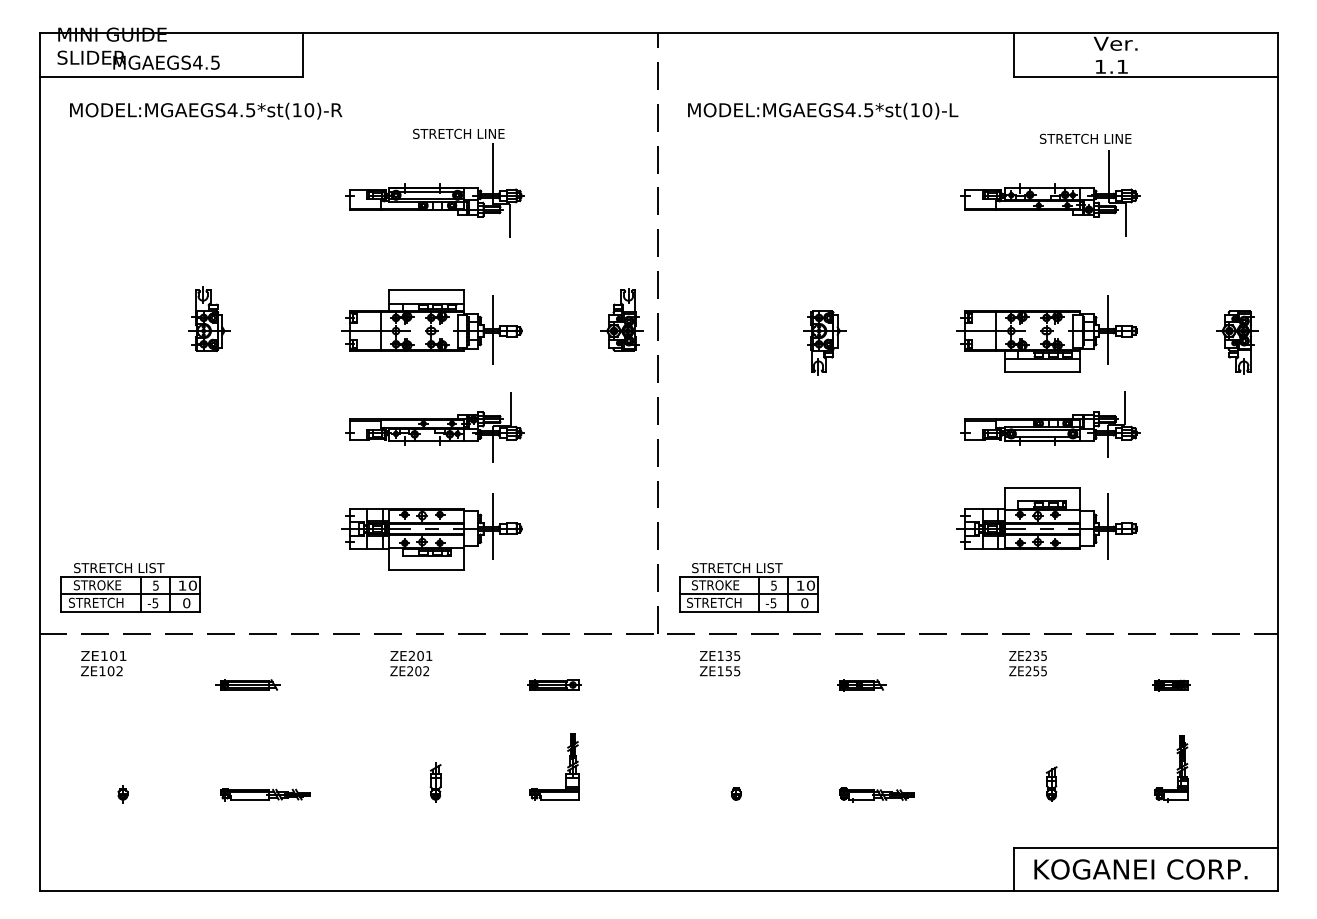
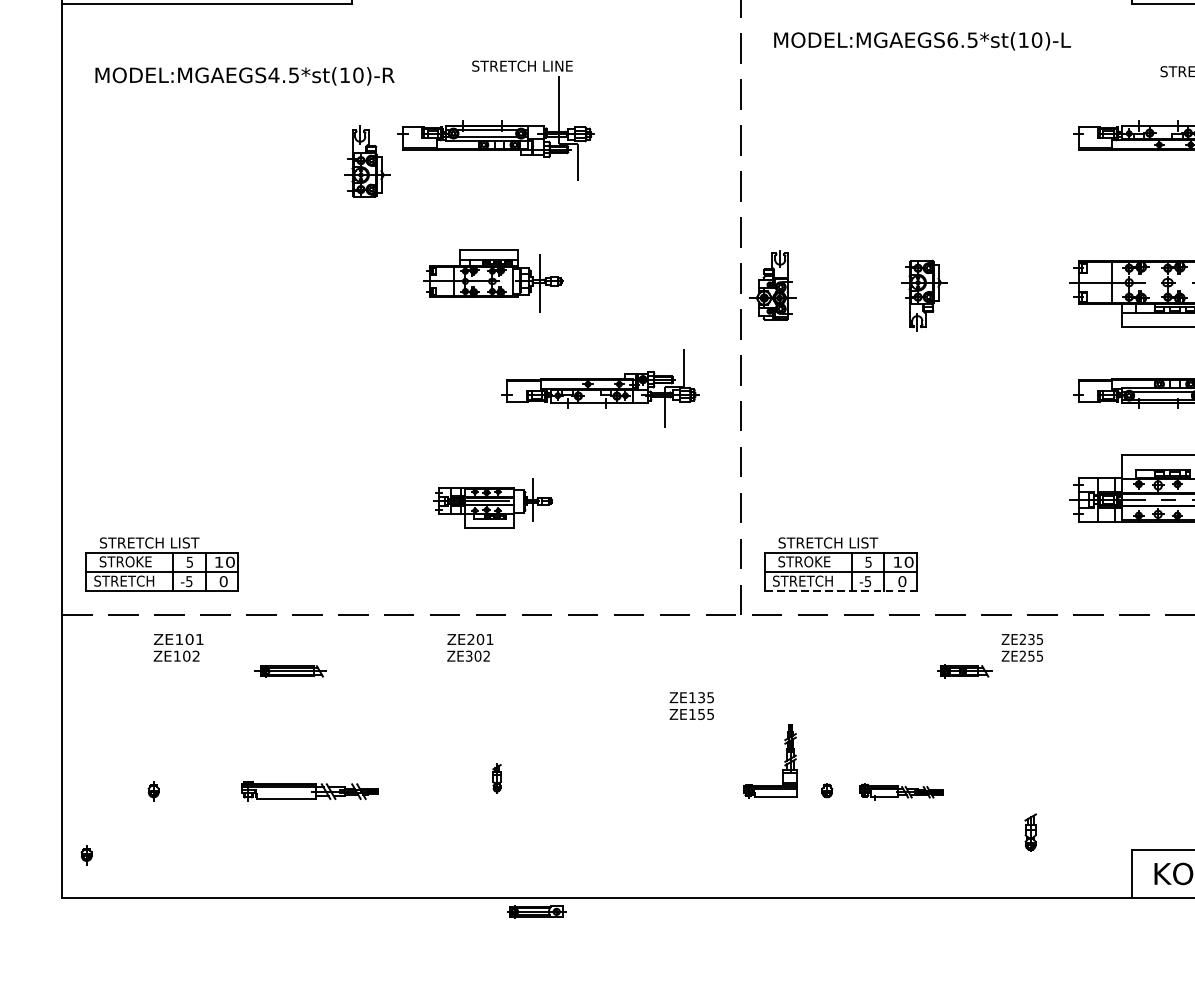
text: (206, 110) -> (245, 75), moved
text: (850, 110) -> (952, 40), MODEL:MGAEGS4.5*st(10)-L -> MODEL:MGAEGS6.5*st(10)-L
part: (209, 318) -> (367, 161), moved
part: (621, 319) -> (772, 285), moved
part: (431, 326) -> (492, 277), size x0.7
part: (434, 427) -> (600, 388), moved
part: (431, 531) -> (492, 502), size x0.6
line: (749, 612) -> (841, 591), solid -> dashed
text: (103, 663) -> (178, 647), moved
text: (719, 663) -> (691, 705), moved
text: (1027, 663) -> (1021, 647), moved
text: (410, 671) -> (469, 656), ZE202 -> ZE302
part: (554, 684) -> (536, 911), moved
part: (567, 766) -> (784, 760), moved
part: (435, 782) -> (496, 778), size x0.7
part: (1051, 783) -> (1030, 832), moved
part: (265, 794) -> (310, 791), size x1.4
part: (876, 794) -> (900, 791), moved
part: (61, 852) -> (86, 855), added

